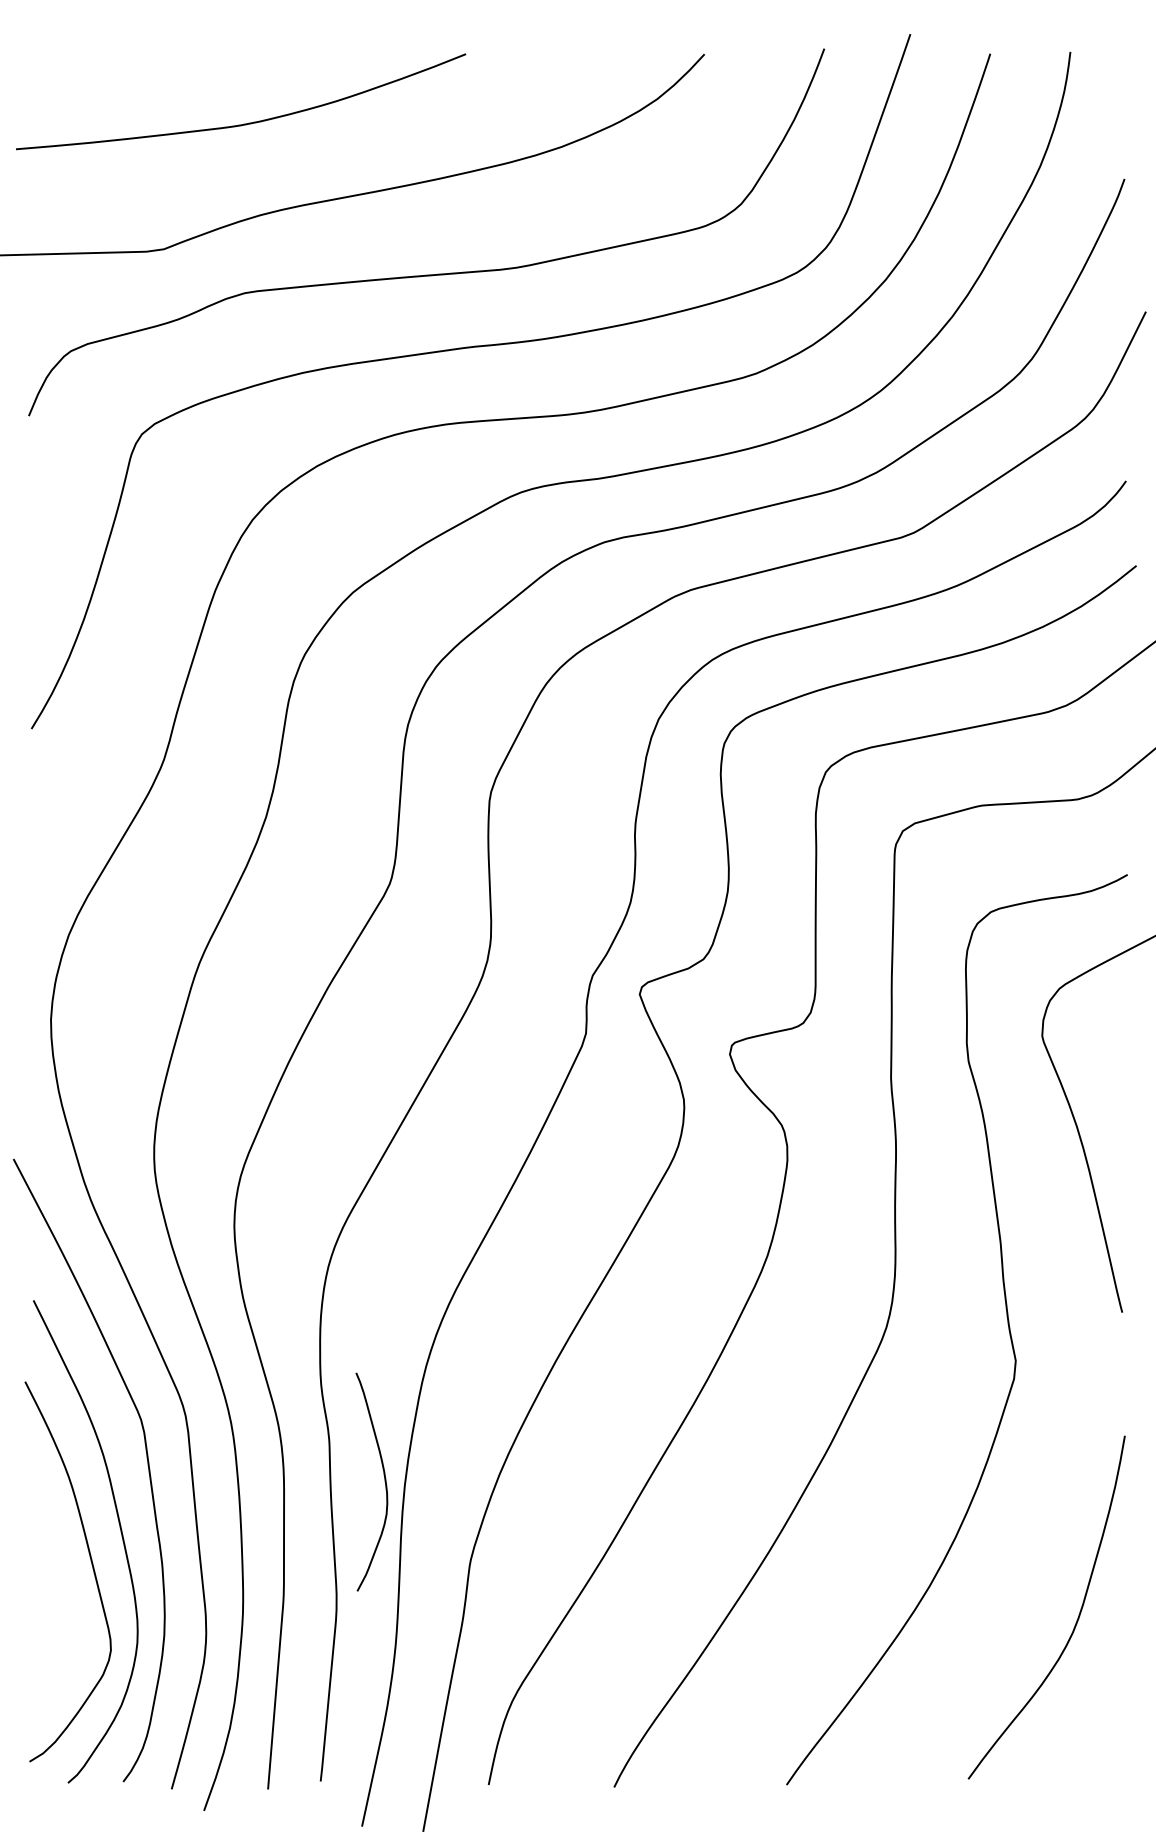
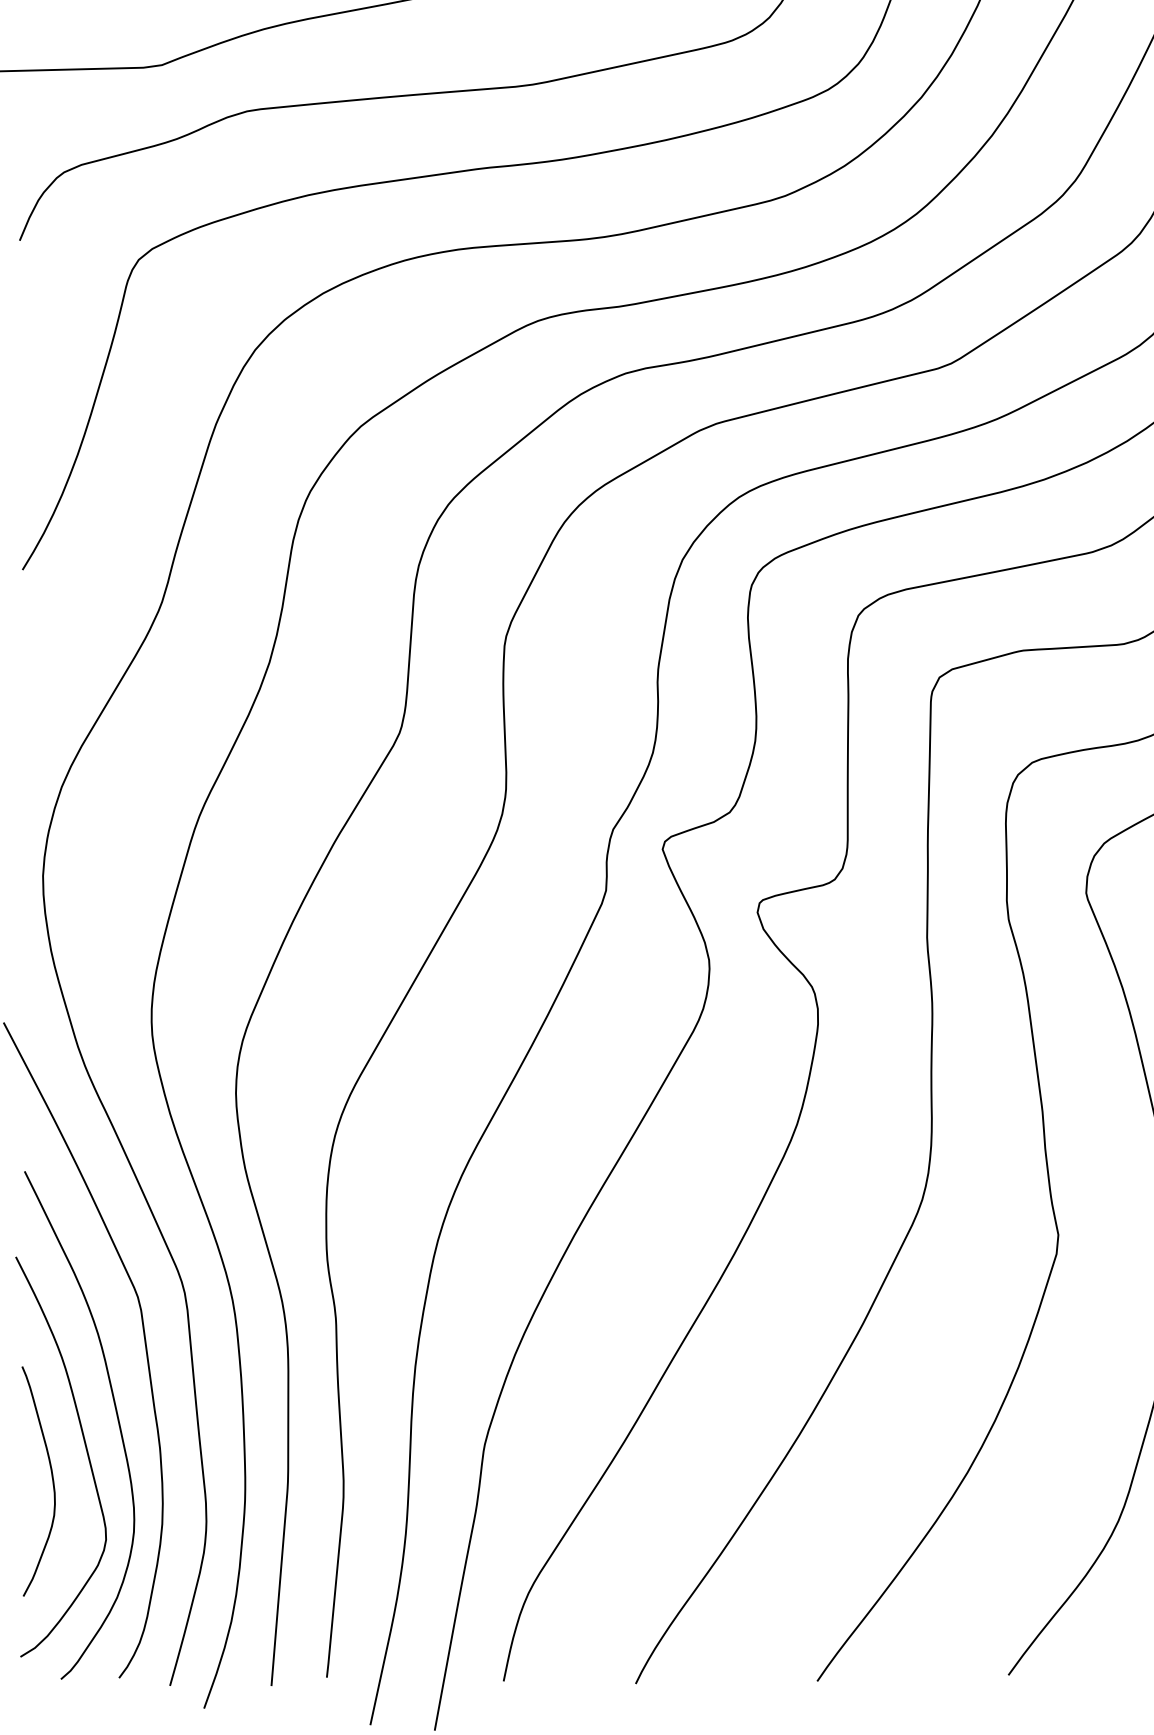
curve: (384, 1481) -> (51, 1480), moved

